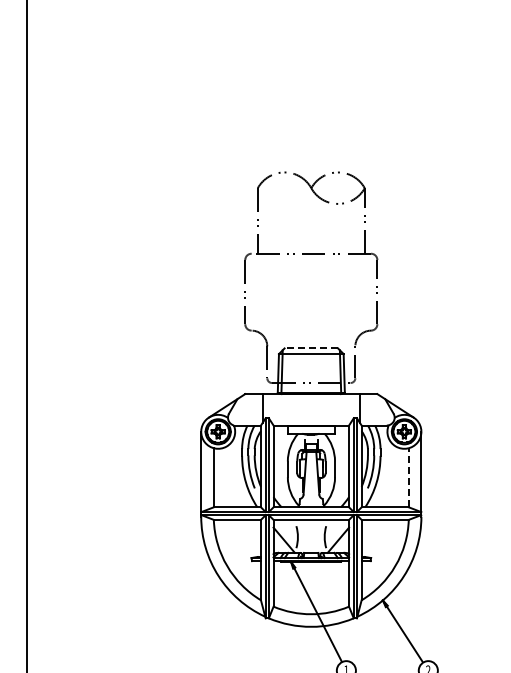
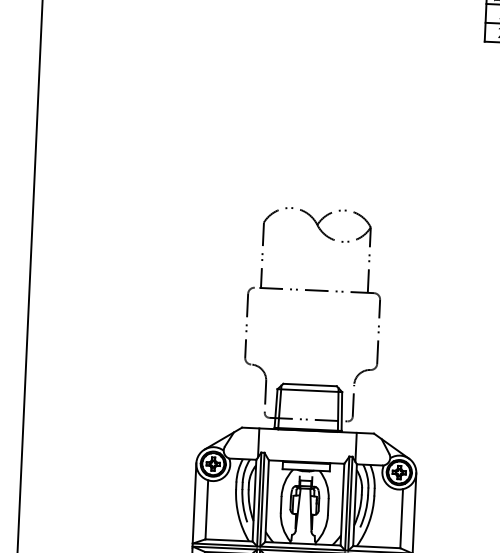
line: (311, 348) -> (310, 385), dashed -> solid
line: (408, 477) -> (401, 518), dashed -> solid

